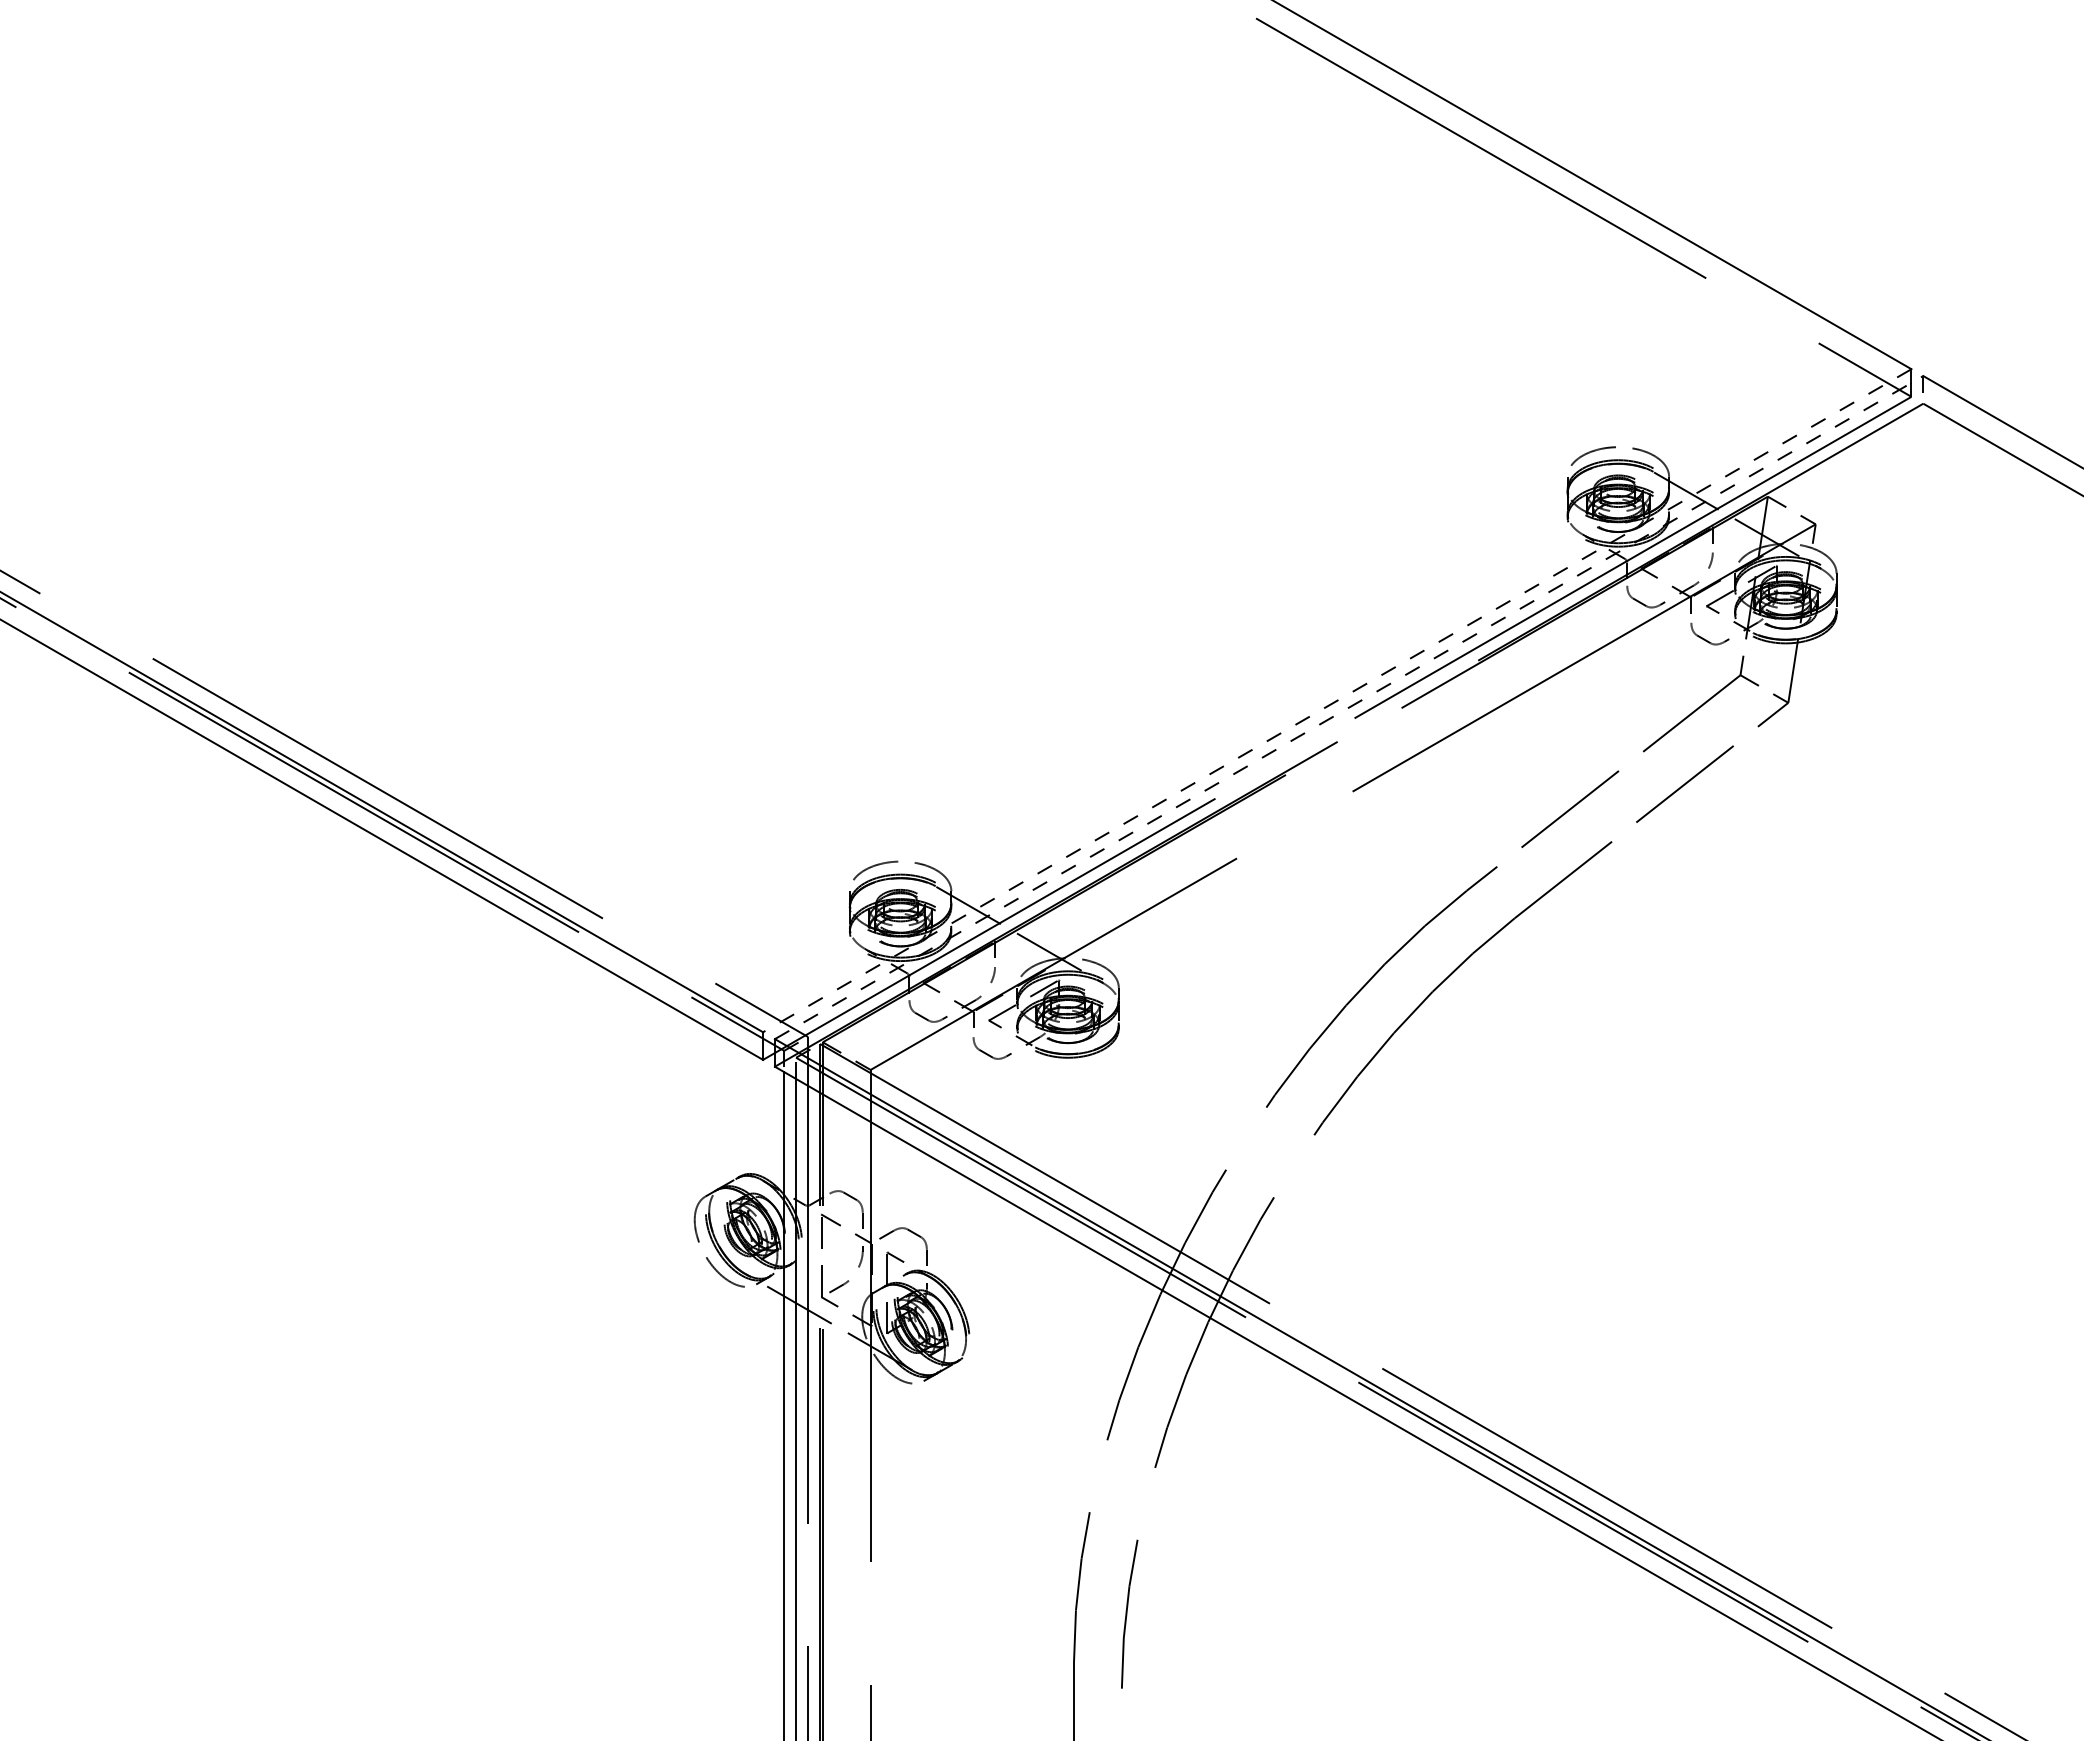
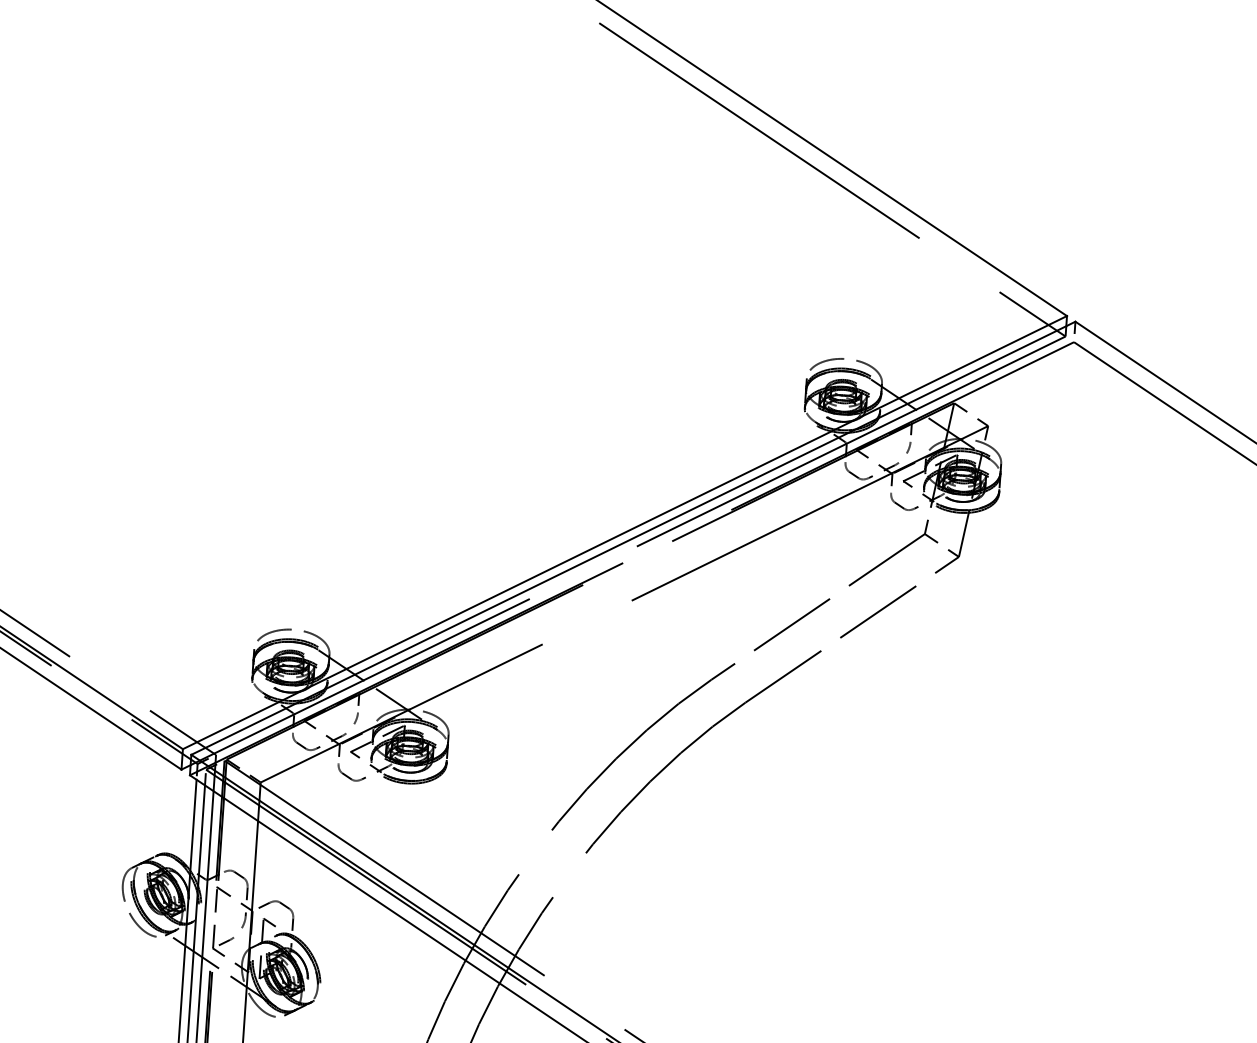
line: (1336, 700) -> (624, 532), dashed -> solid
line: (1349, 707) -> (633, 538), dashed -> solid

